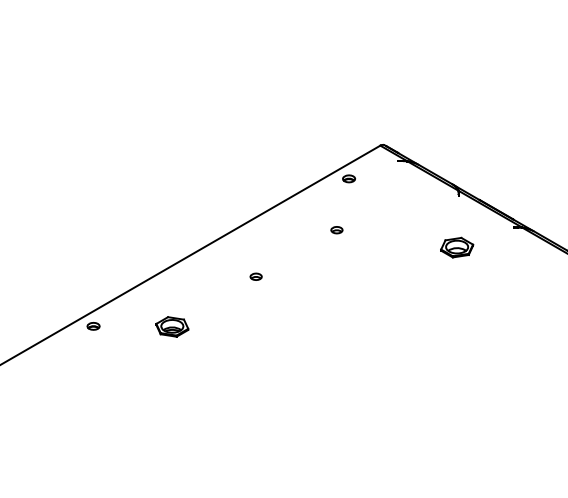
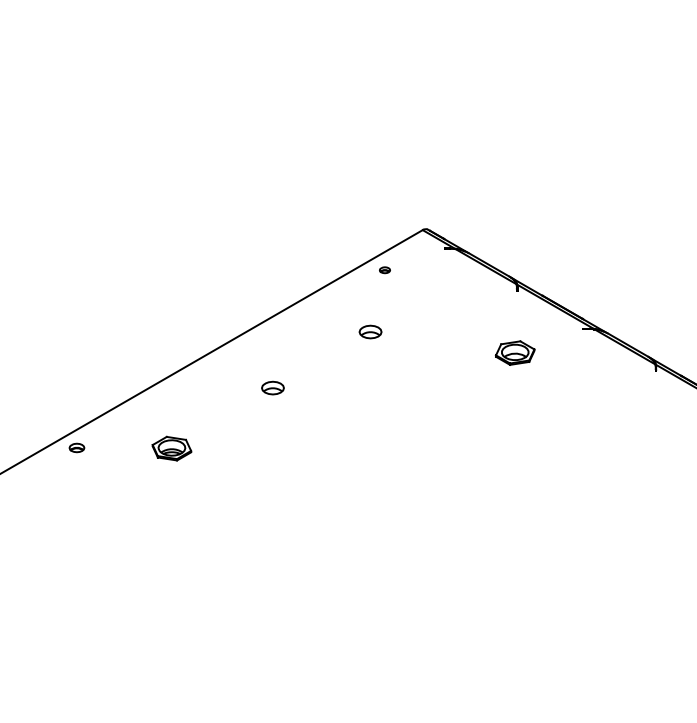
part: (348, 179) -> (384, 270), size x0.7
part: (336, 229) -> (369, 331), size x1.6
part: (255, 277) -> (272, 388), size x1.6

